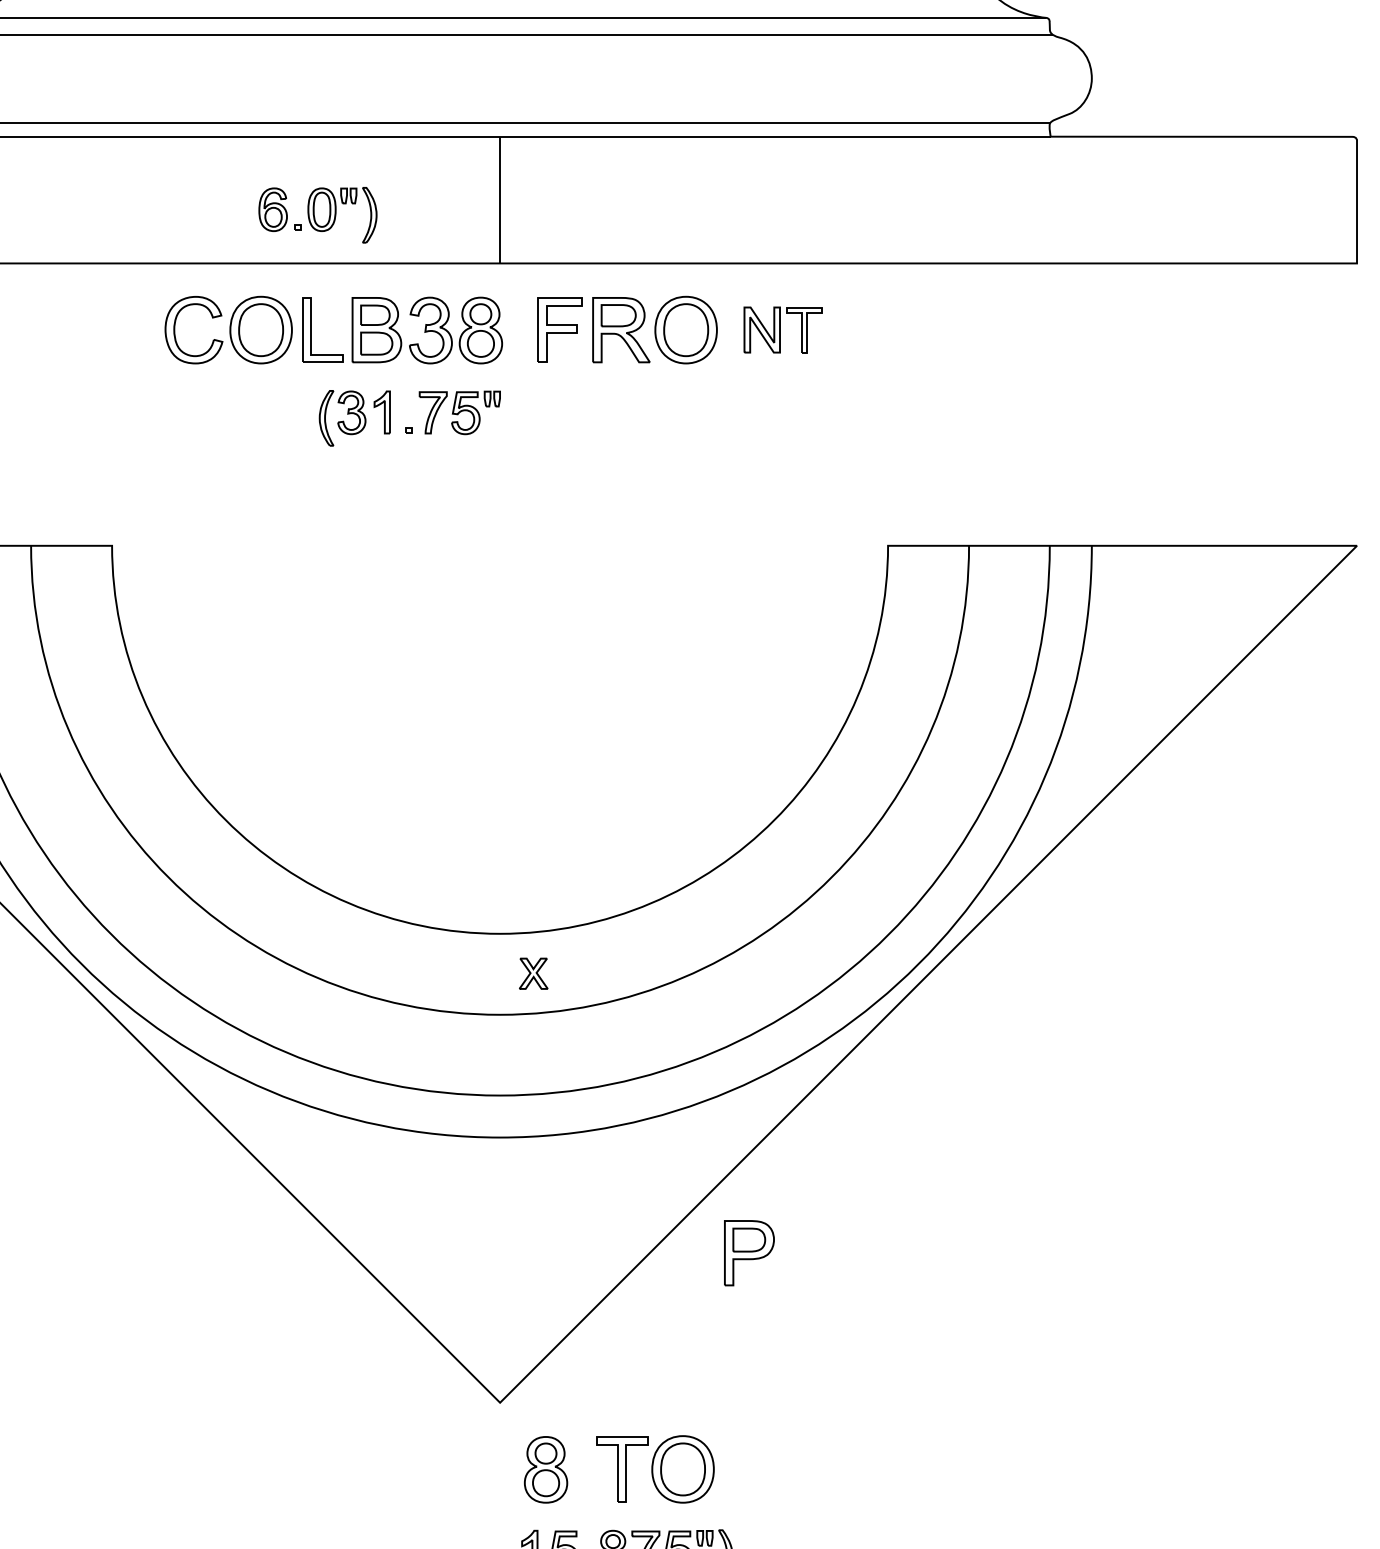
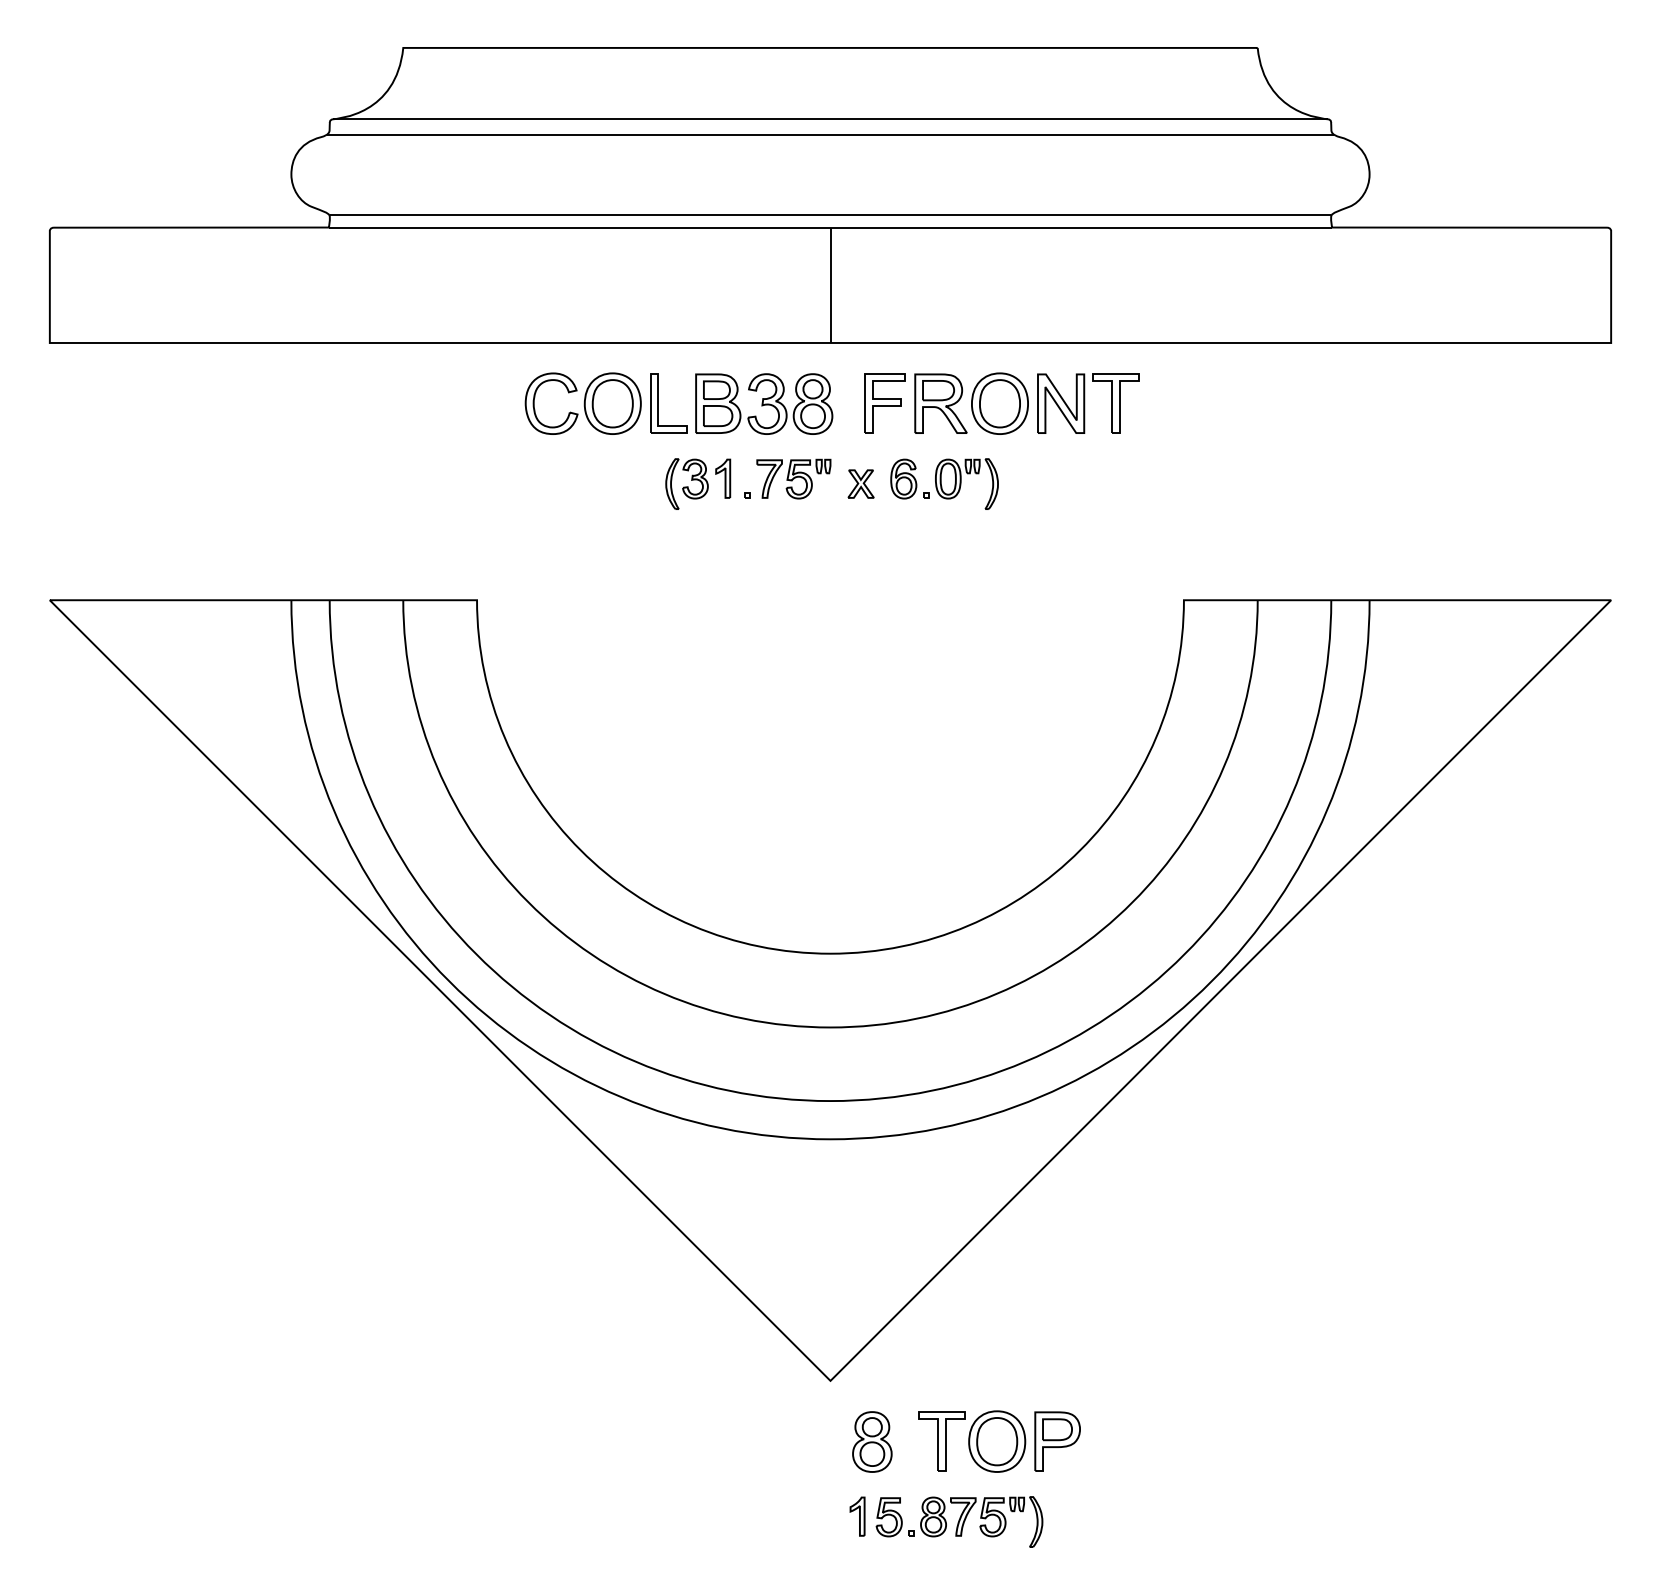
part: (317, 214) -> (944, 483), moved
part: (783, 329) -> (1088, 403), size x1.43
part: (533, 973) -> (860, 483), moved
part: (749, 1253) -> (1057, 1441), moved

